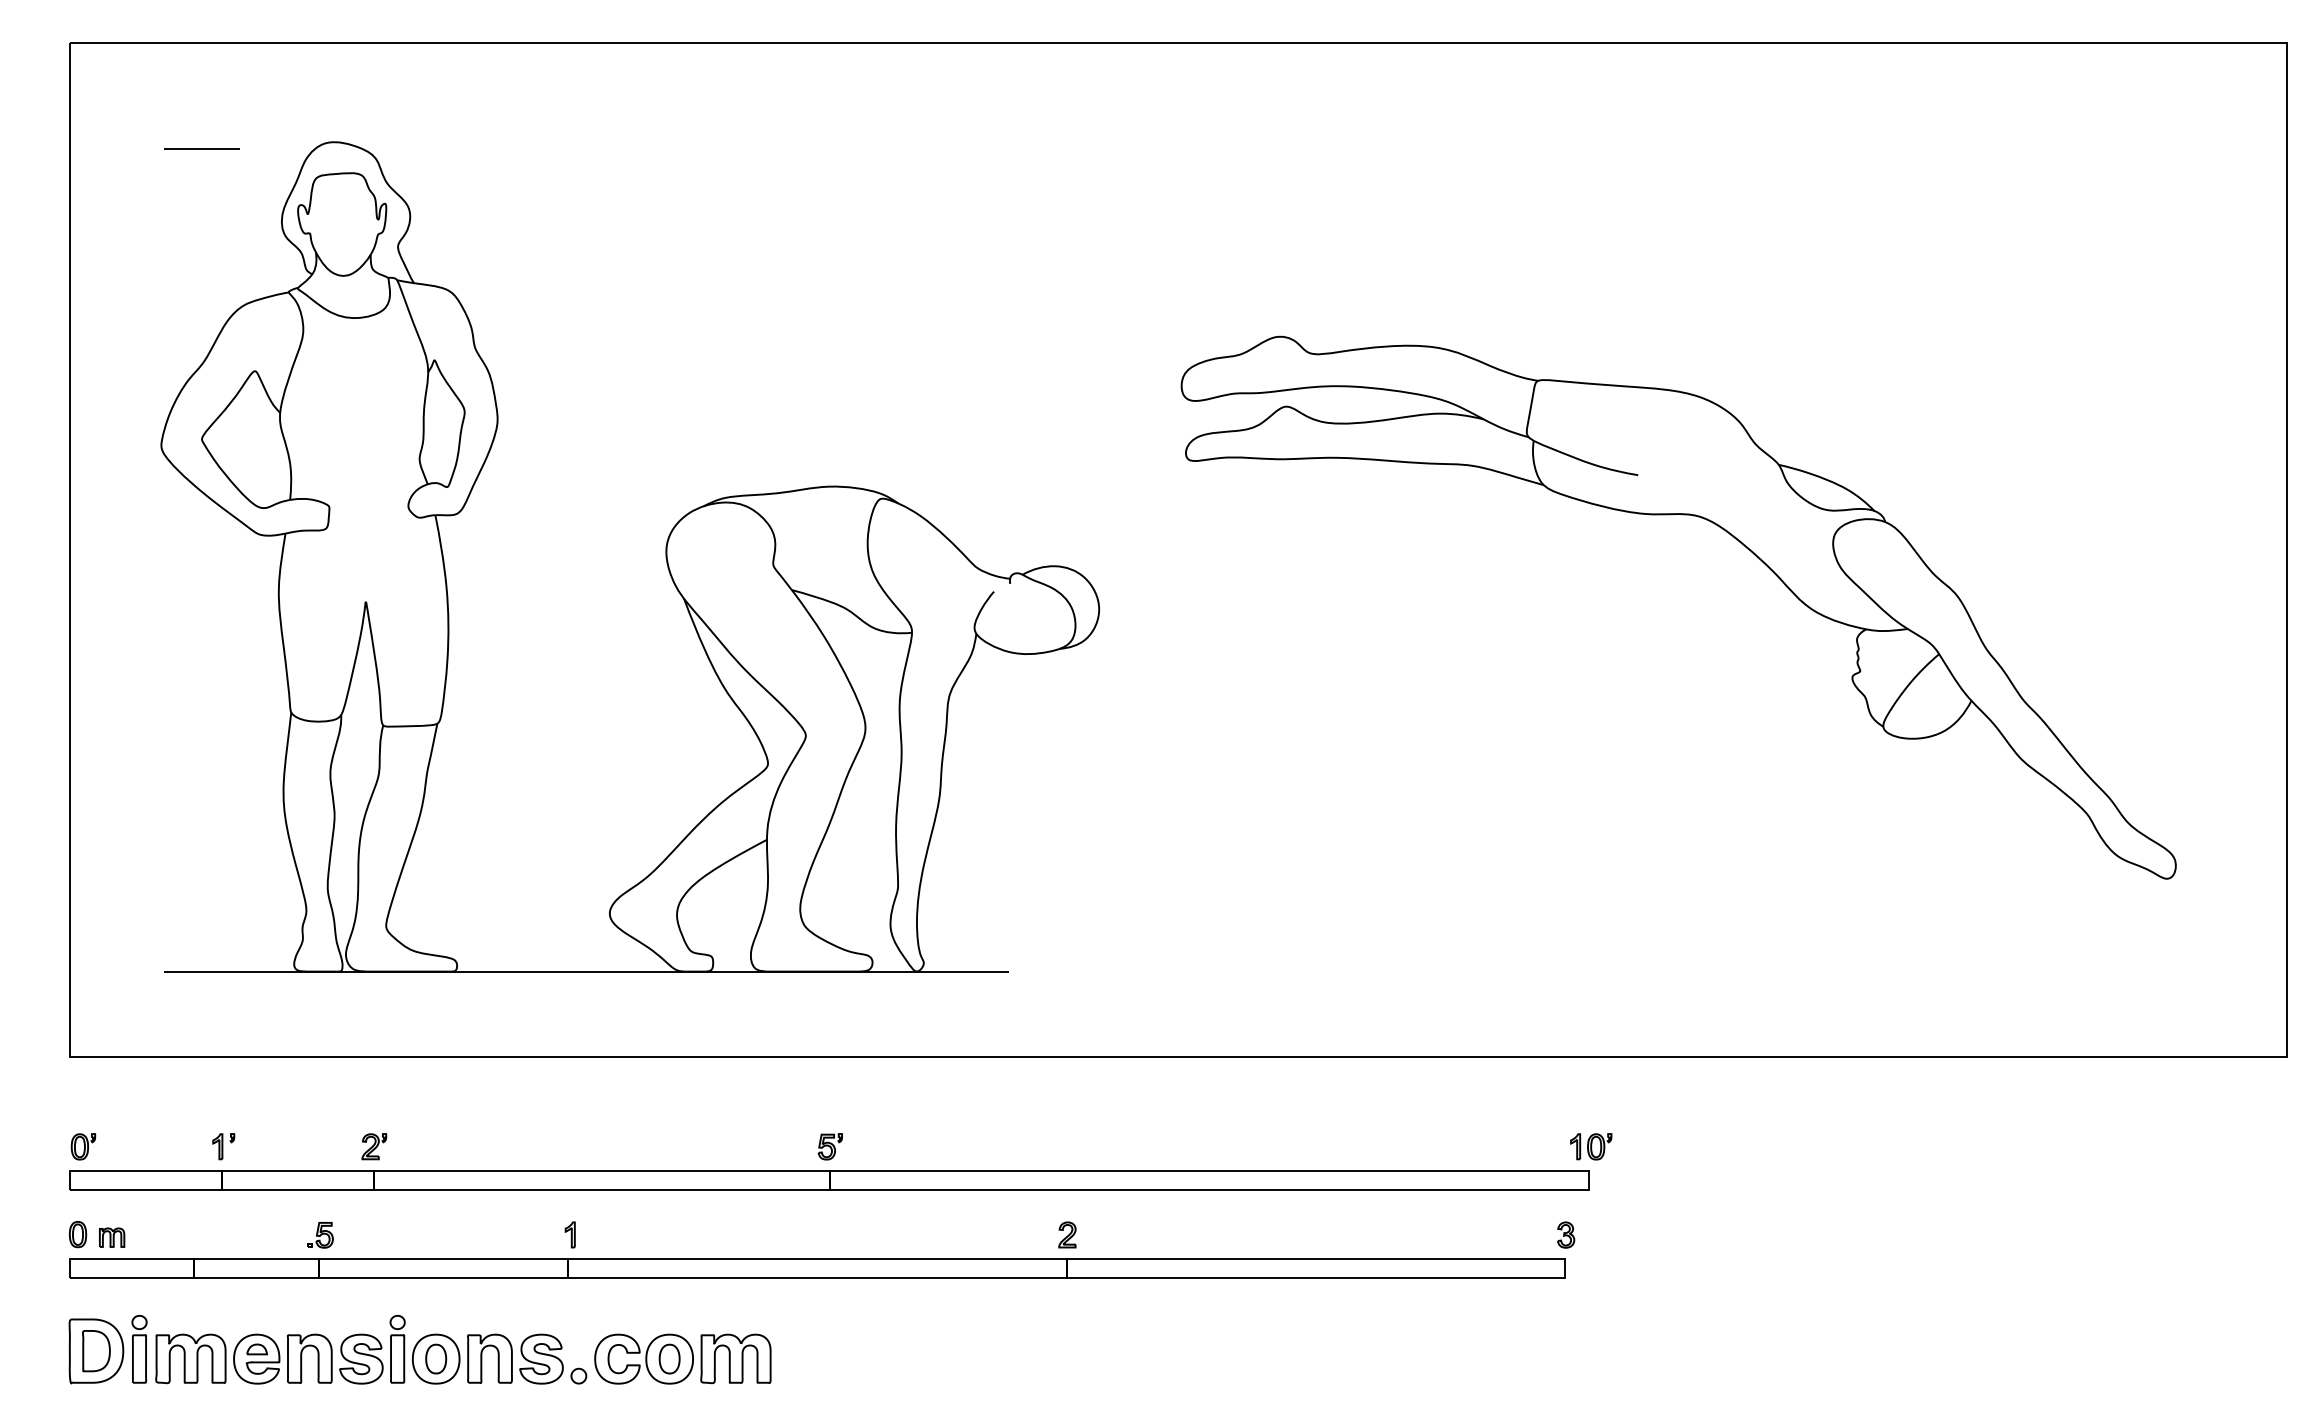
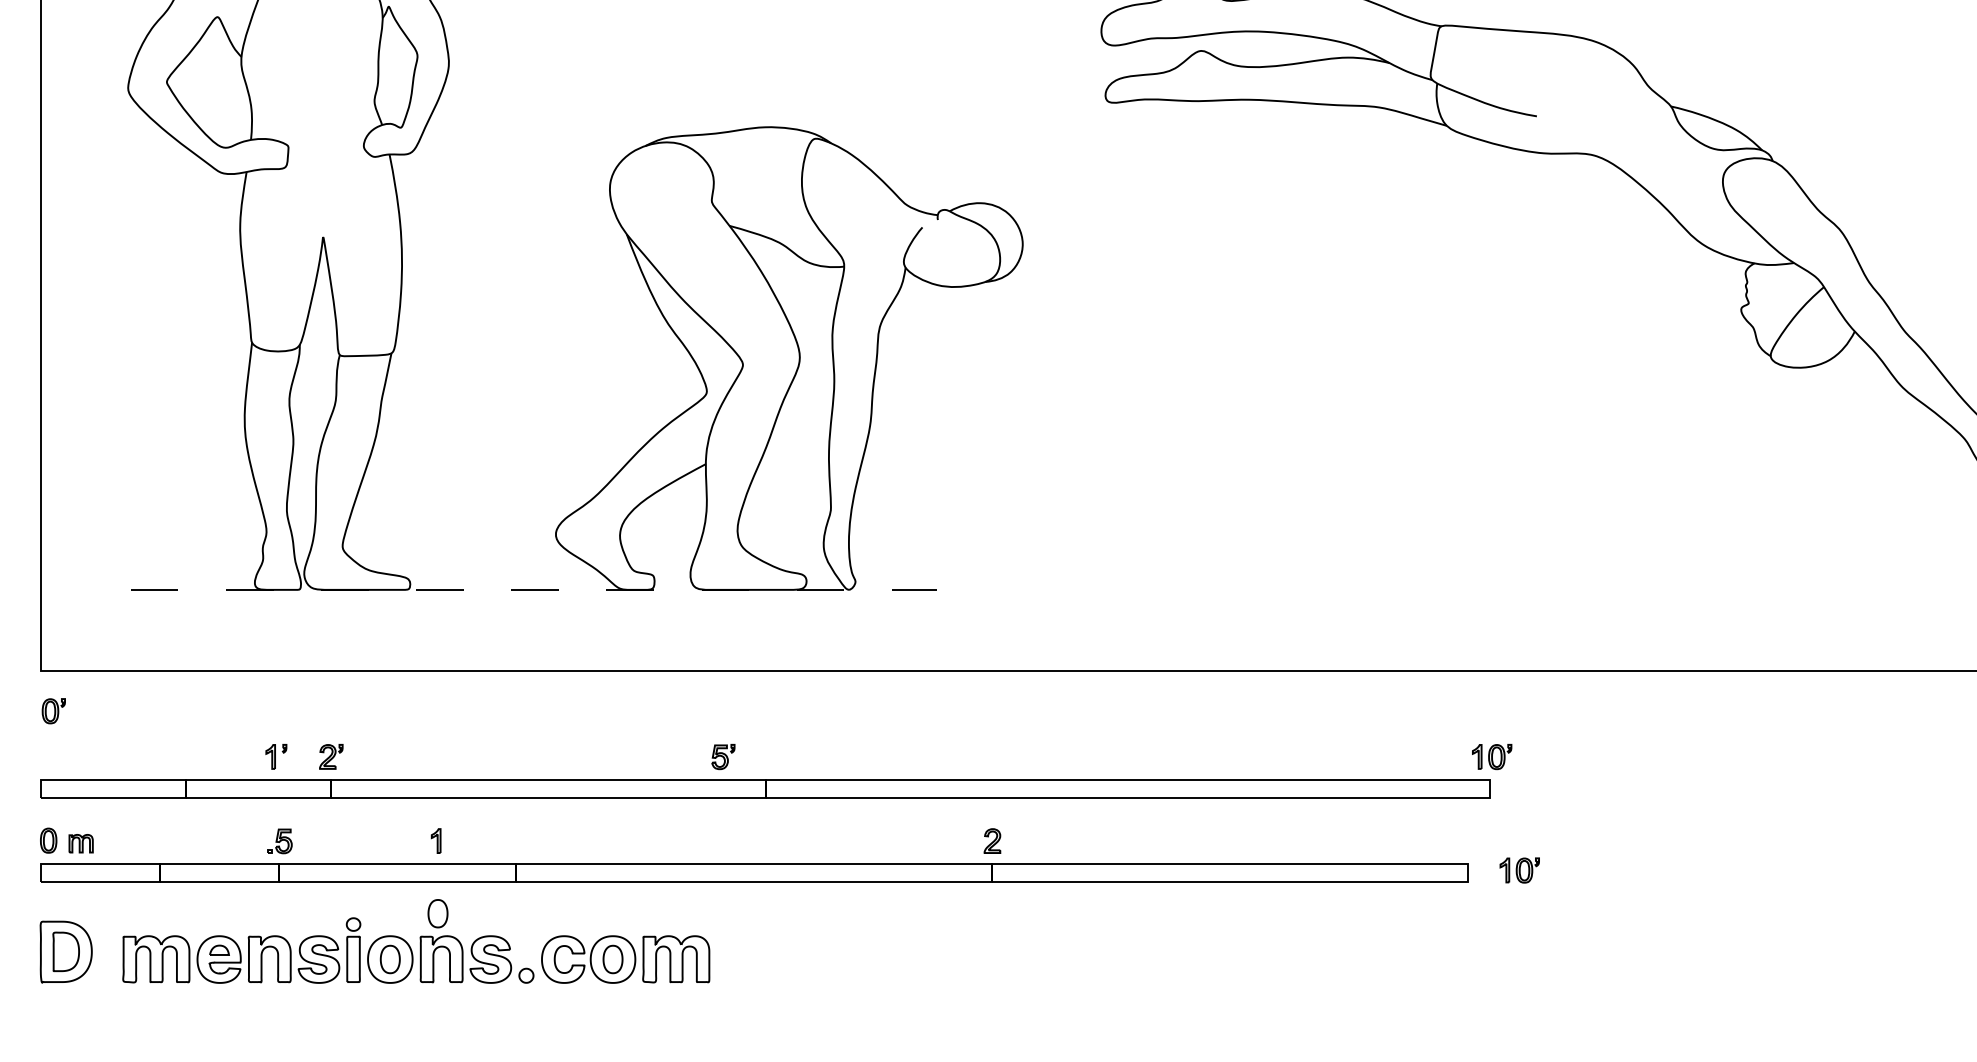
line: (587, 971) -> (534, 589), solid -> dashed
part: (83, 1146) -> (53, 710), moved
part: (223, 1146) -> (276, 756), moved
part: (829, 1146) -> (722, 756), moved
part: (569, 1234) -> (435, 840), moved
part: (1566, 1234) -> (1468, 840), removed
part: (1620, 1265) -> (1520, 870), added
part: (486, 1310) -> (438, 913), added
part: (139, 1349) -> (107, 950), removed

